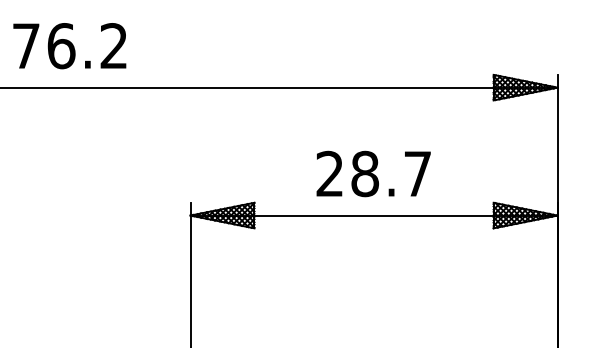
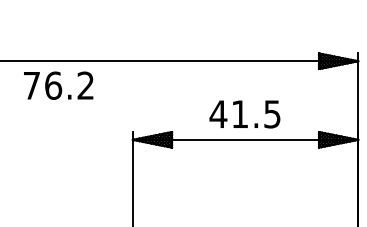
text: (69, 45) -> (58, 85), moved
text: (372, 174) -> (244, 114), 28.7 -> 41.5

